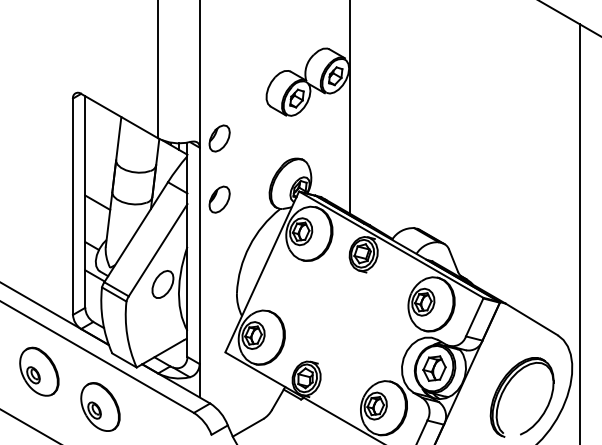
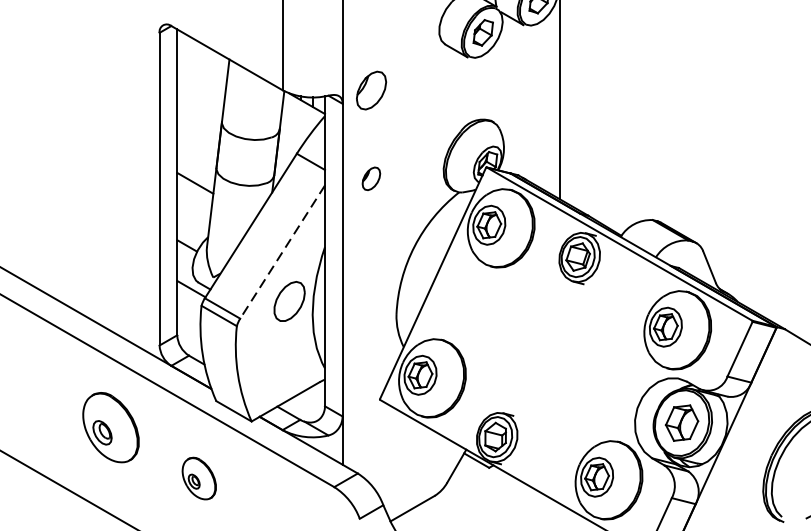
part: (219, 199) -> (371, 178), size x0.6
line: (158, 250) -> (283, 252), solid -> dashed
part: (100, 406) -> (199, 477), size x0.6

